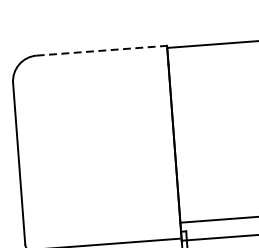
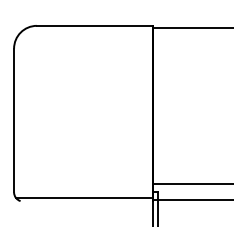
line: (102, 50) -> (95, 25), dashed -> solid

